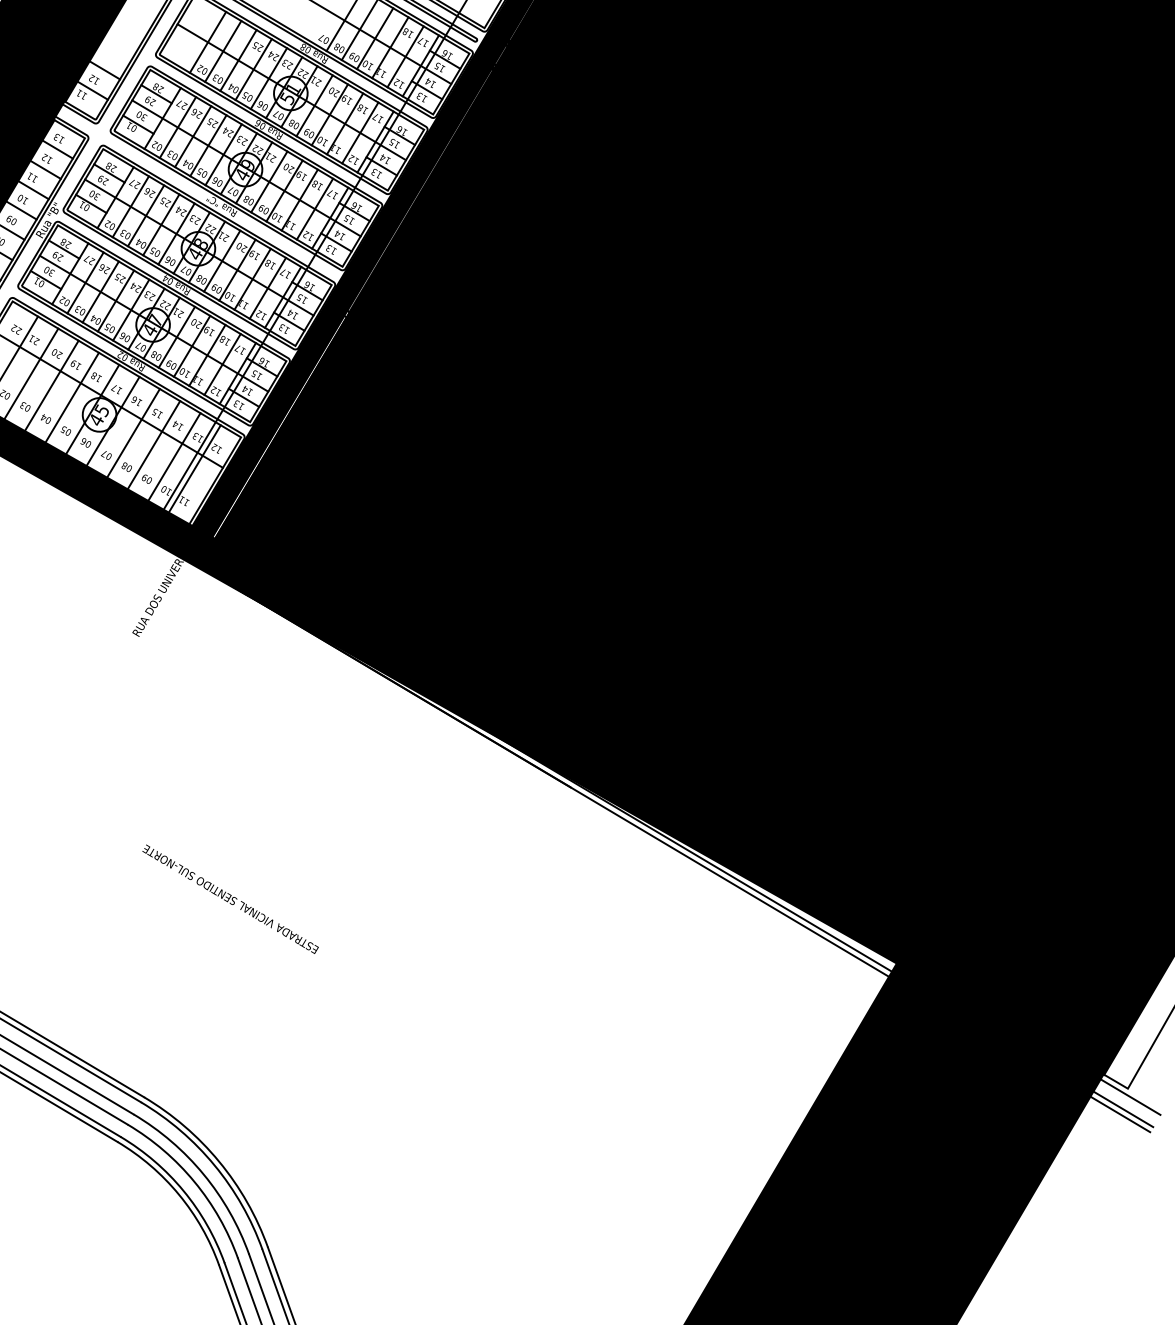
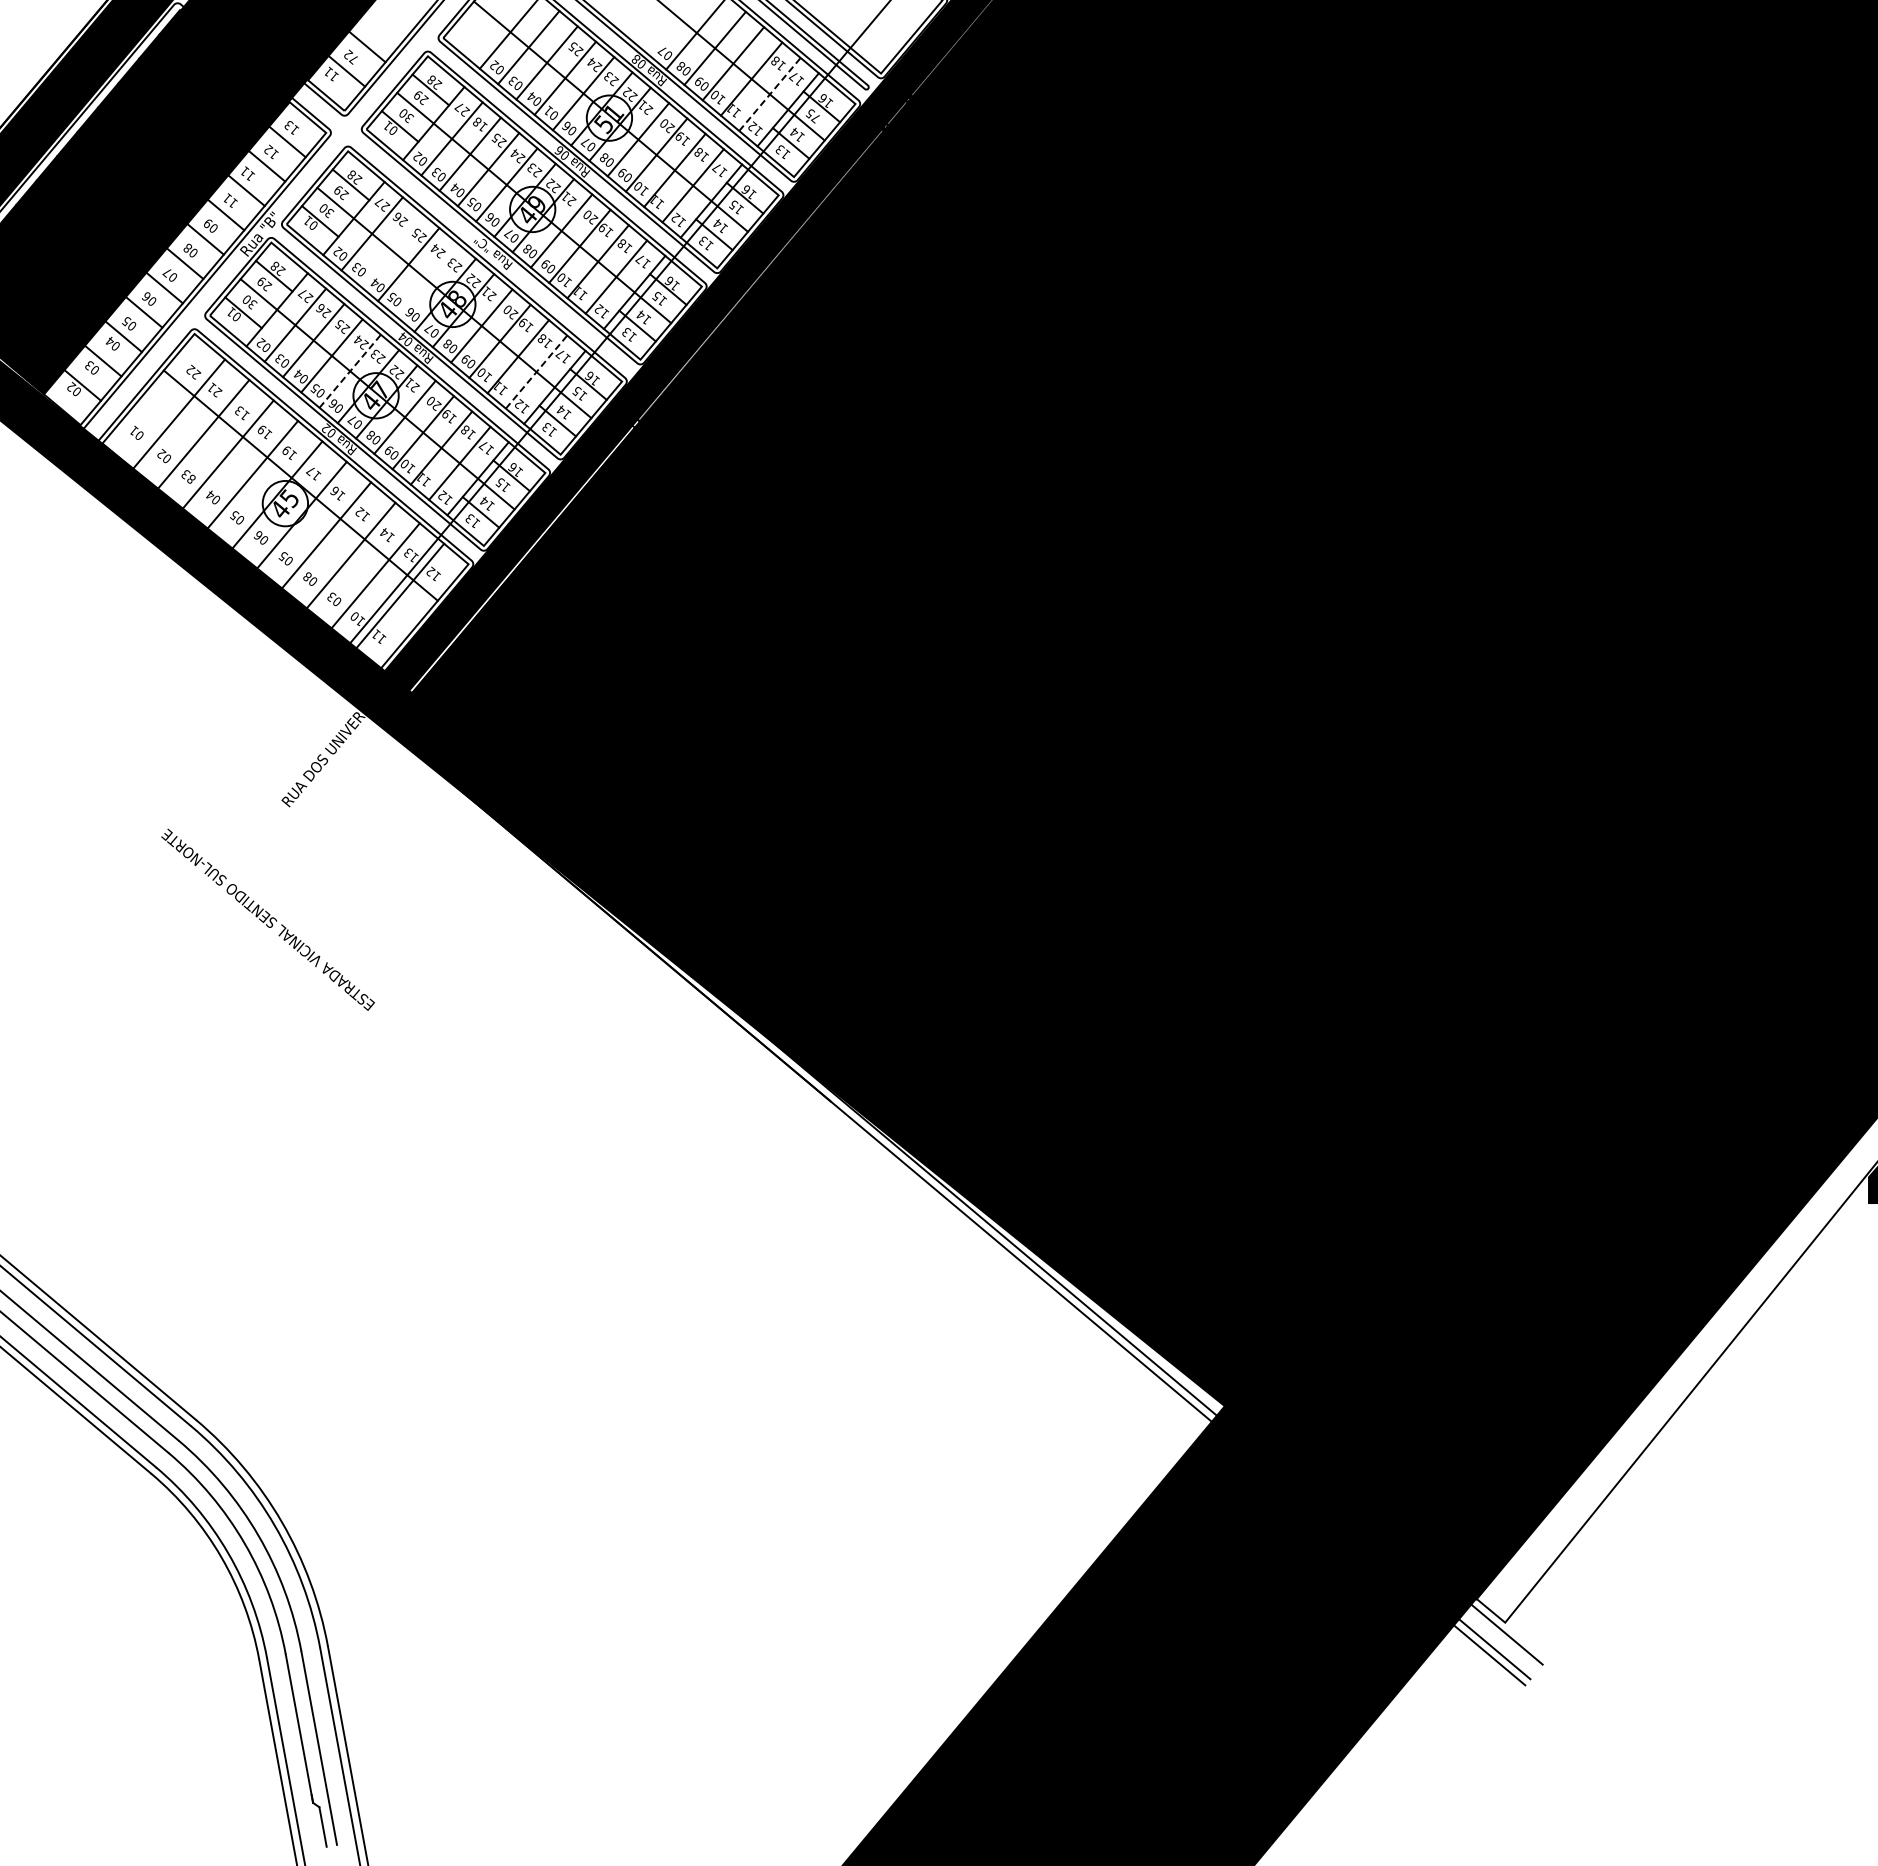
line: (405, 56) -> (769, 94), solid -> dashed
text: (441, 69) -> (815, 118), 15 -> 75
text: (96, 81) -> (353, 59), 12 -> 72
text: (245, 95) -> (548, 110), 05 -> 01
text: (196, 114) -> (479, 125), 26 -> 18
text: (20, 198) -> (227, 198), 10 -> 11
line: (145, 215) -> (390, 248), removed
line: (176, 233) -> (426, 279), removed
line: (267, 288) -> (536, 372), solid -> dashed
line: (131, 310) -> (350, 371), solid -> dashed
text: (57, 353) -> (242, 413), 20 -> 13
text: (94, 375) -> (286, 450), 18 -> 19
text: (27, 407) -> (191, 478), 03 -> 83
text: (154, 411) -> (359, 511), 15 -> 12
text: (103, 453) -> (282, 556), 07 -> 05
text: (144, 477) -> (331, 596), 09 -> 03
text: (230, 899) -> (267, 919), moved

